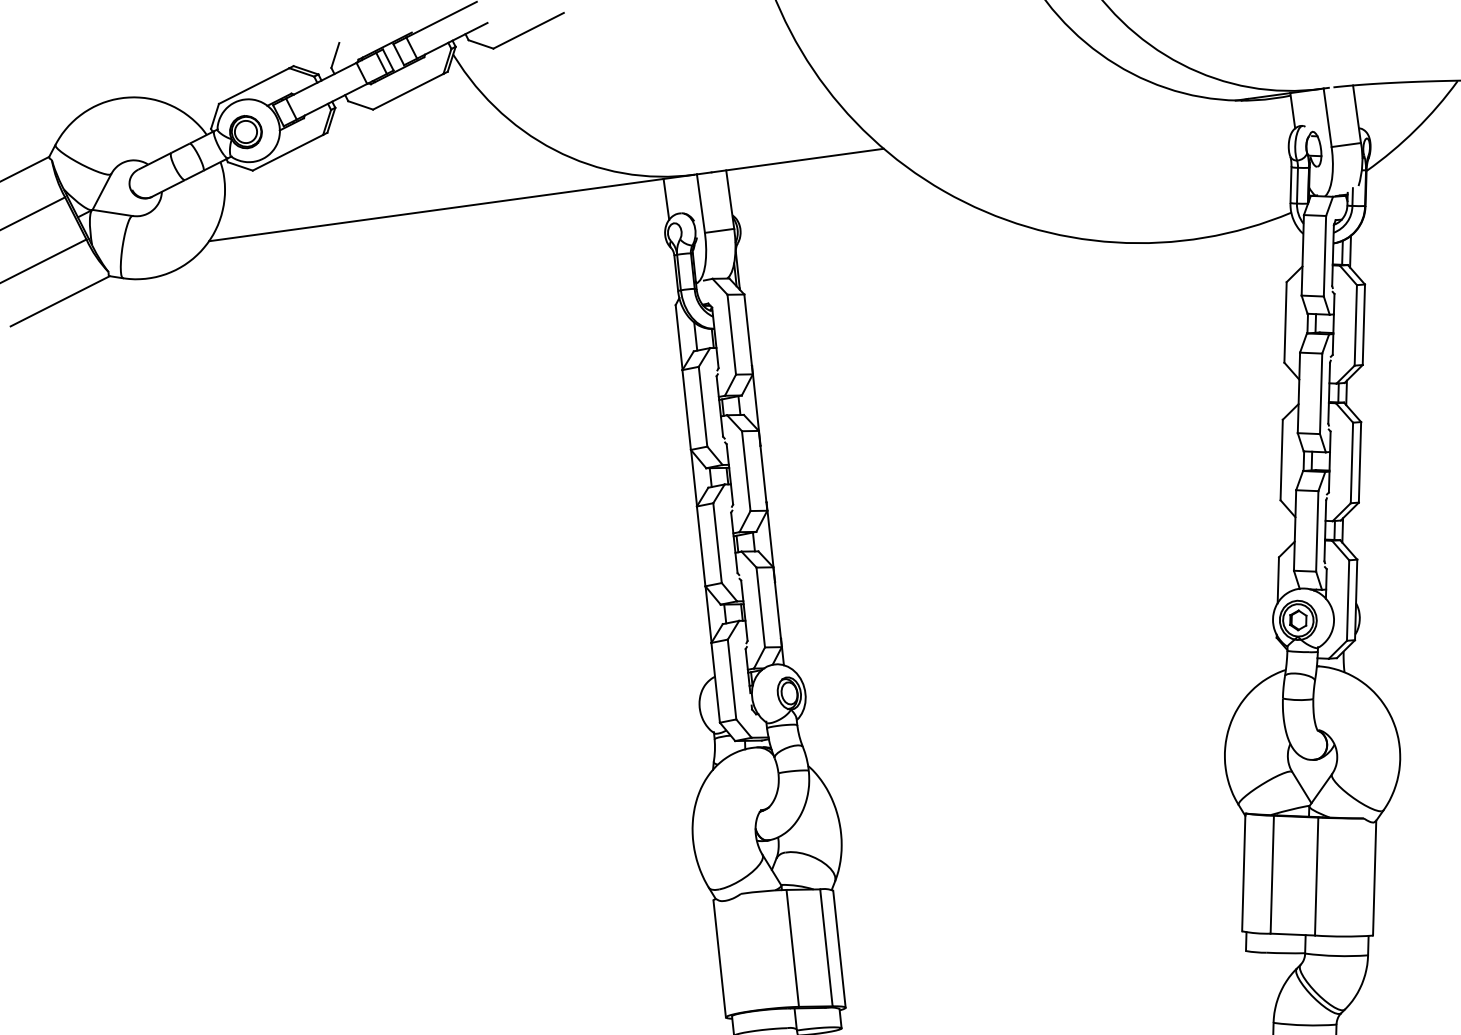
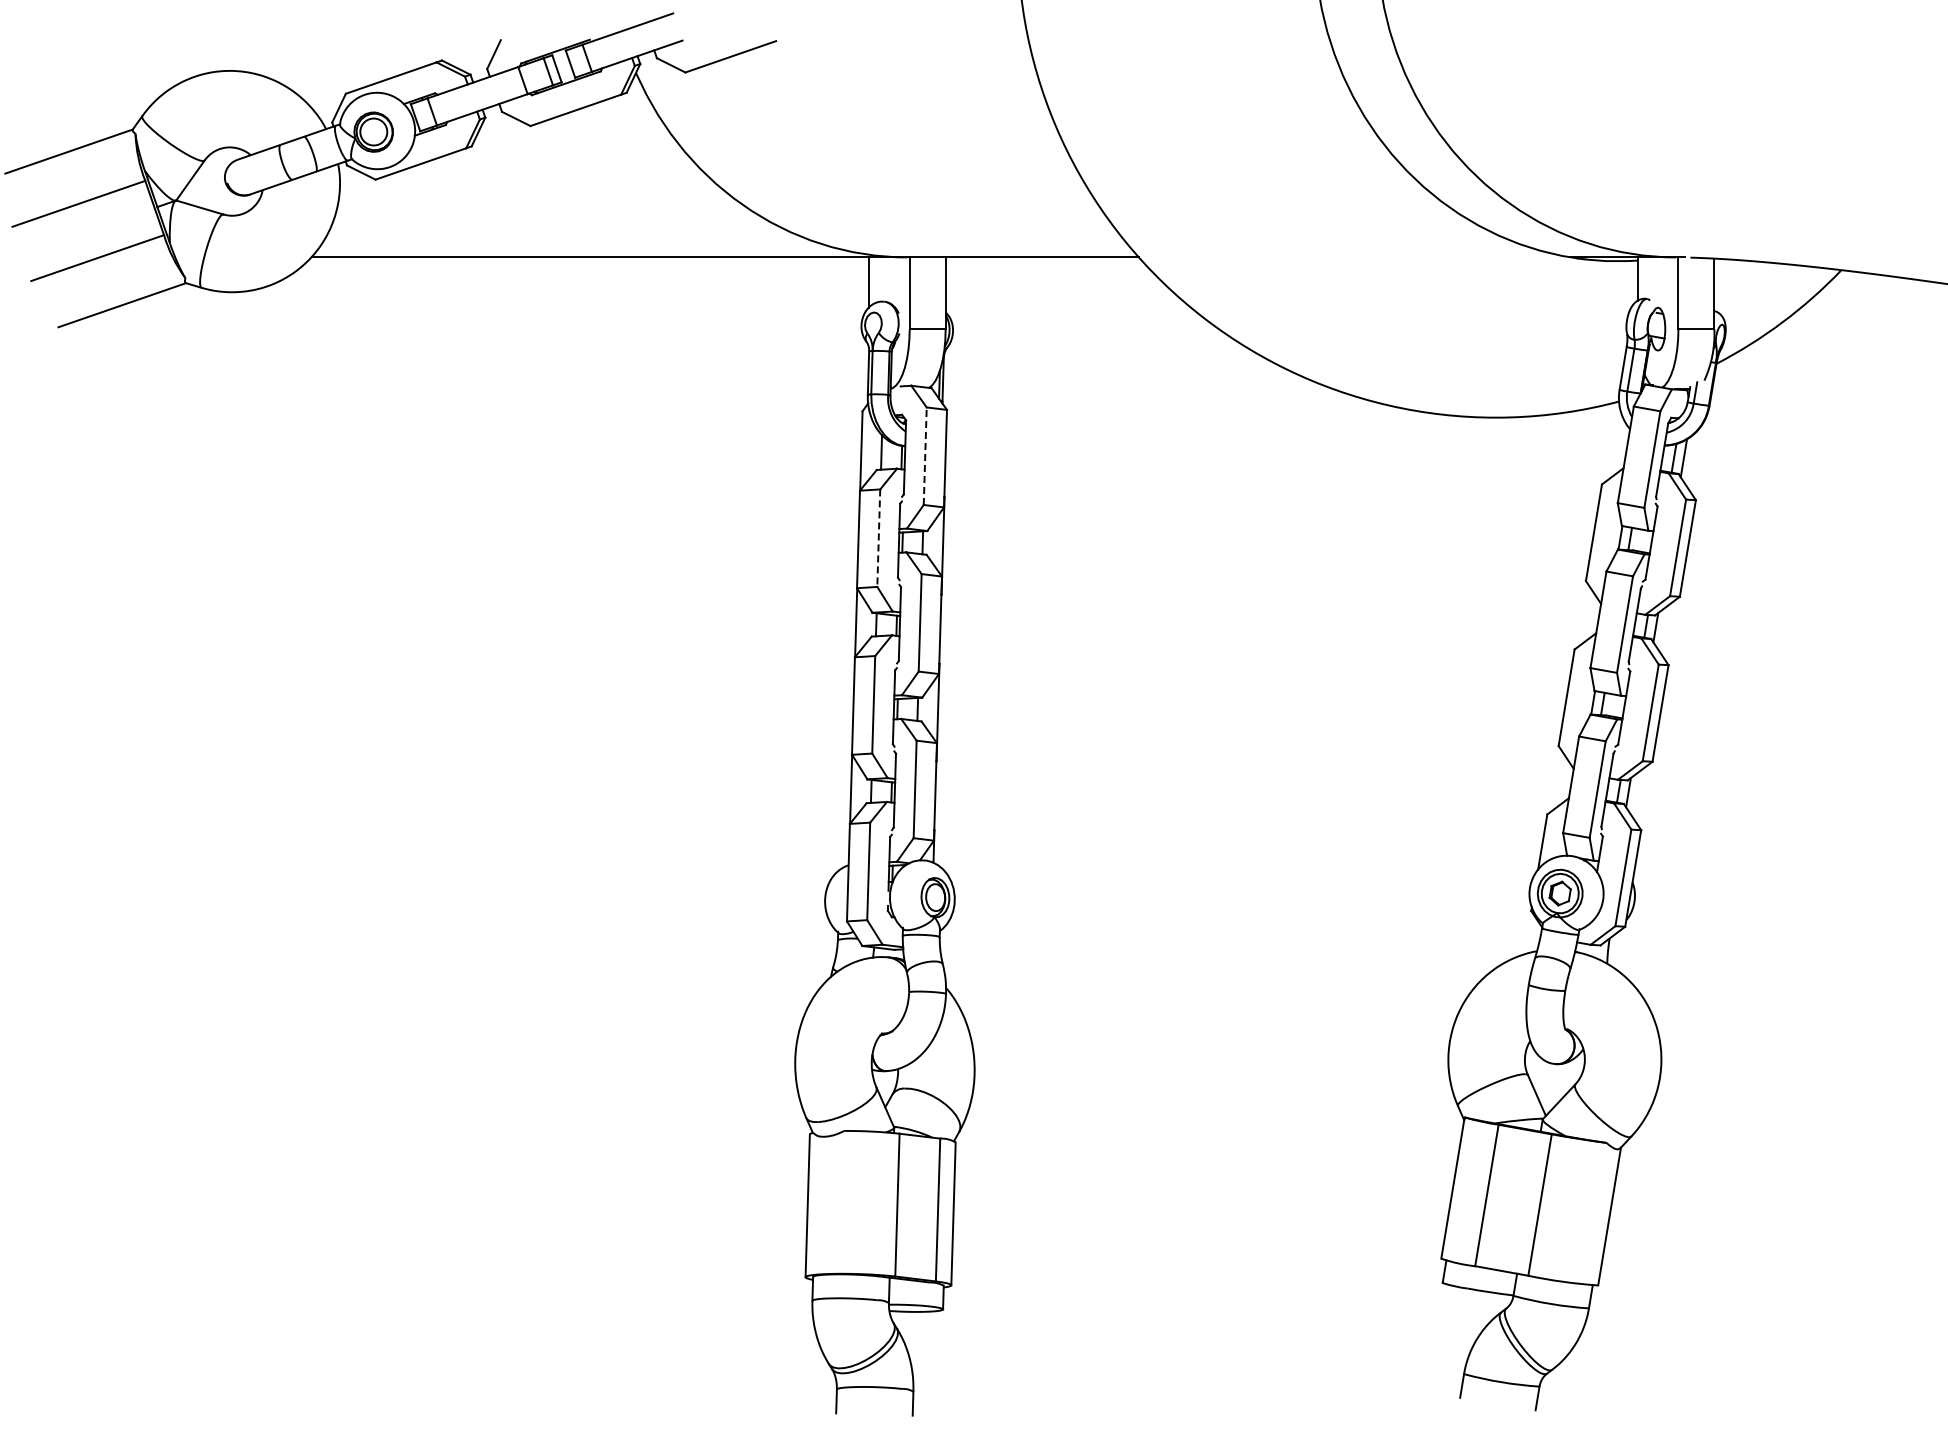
line: (732, 334) -> (925, 456), solid -> dashed
line: (702, 407) -> (878, 538), solid -> dashed

